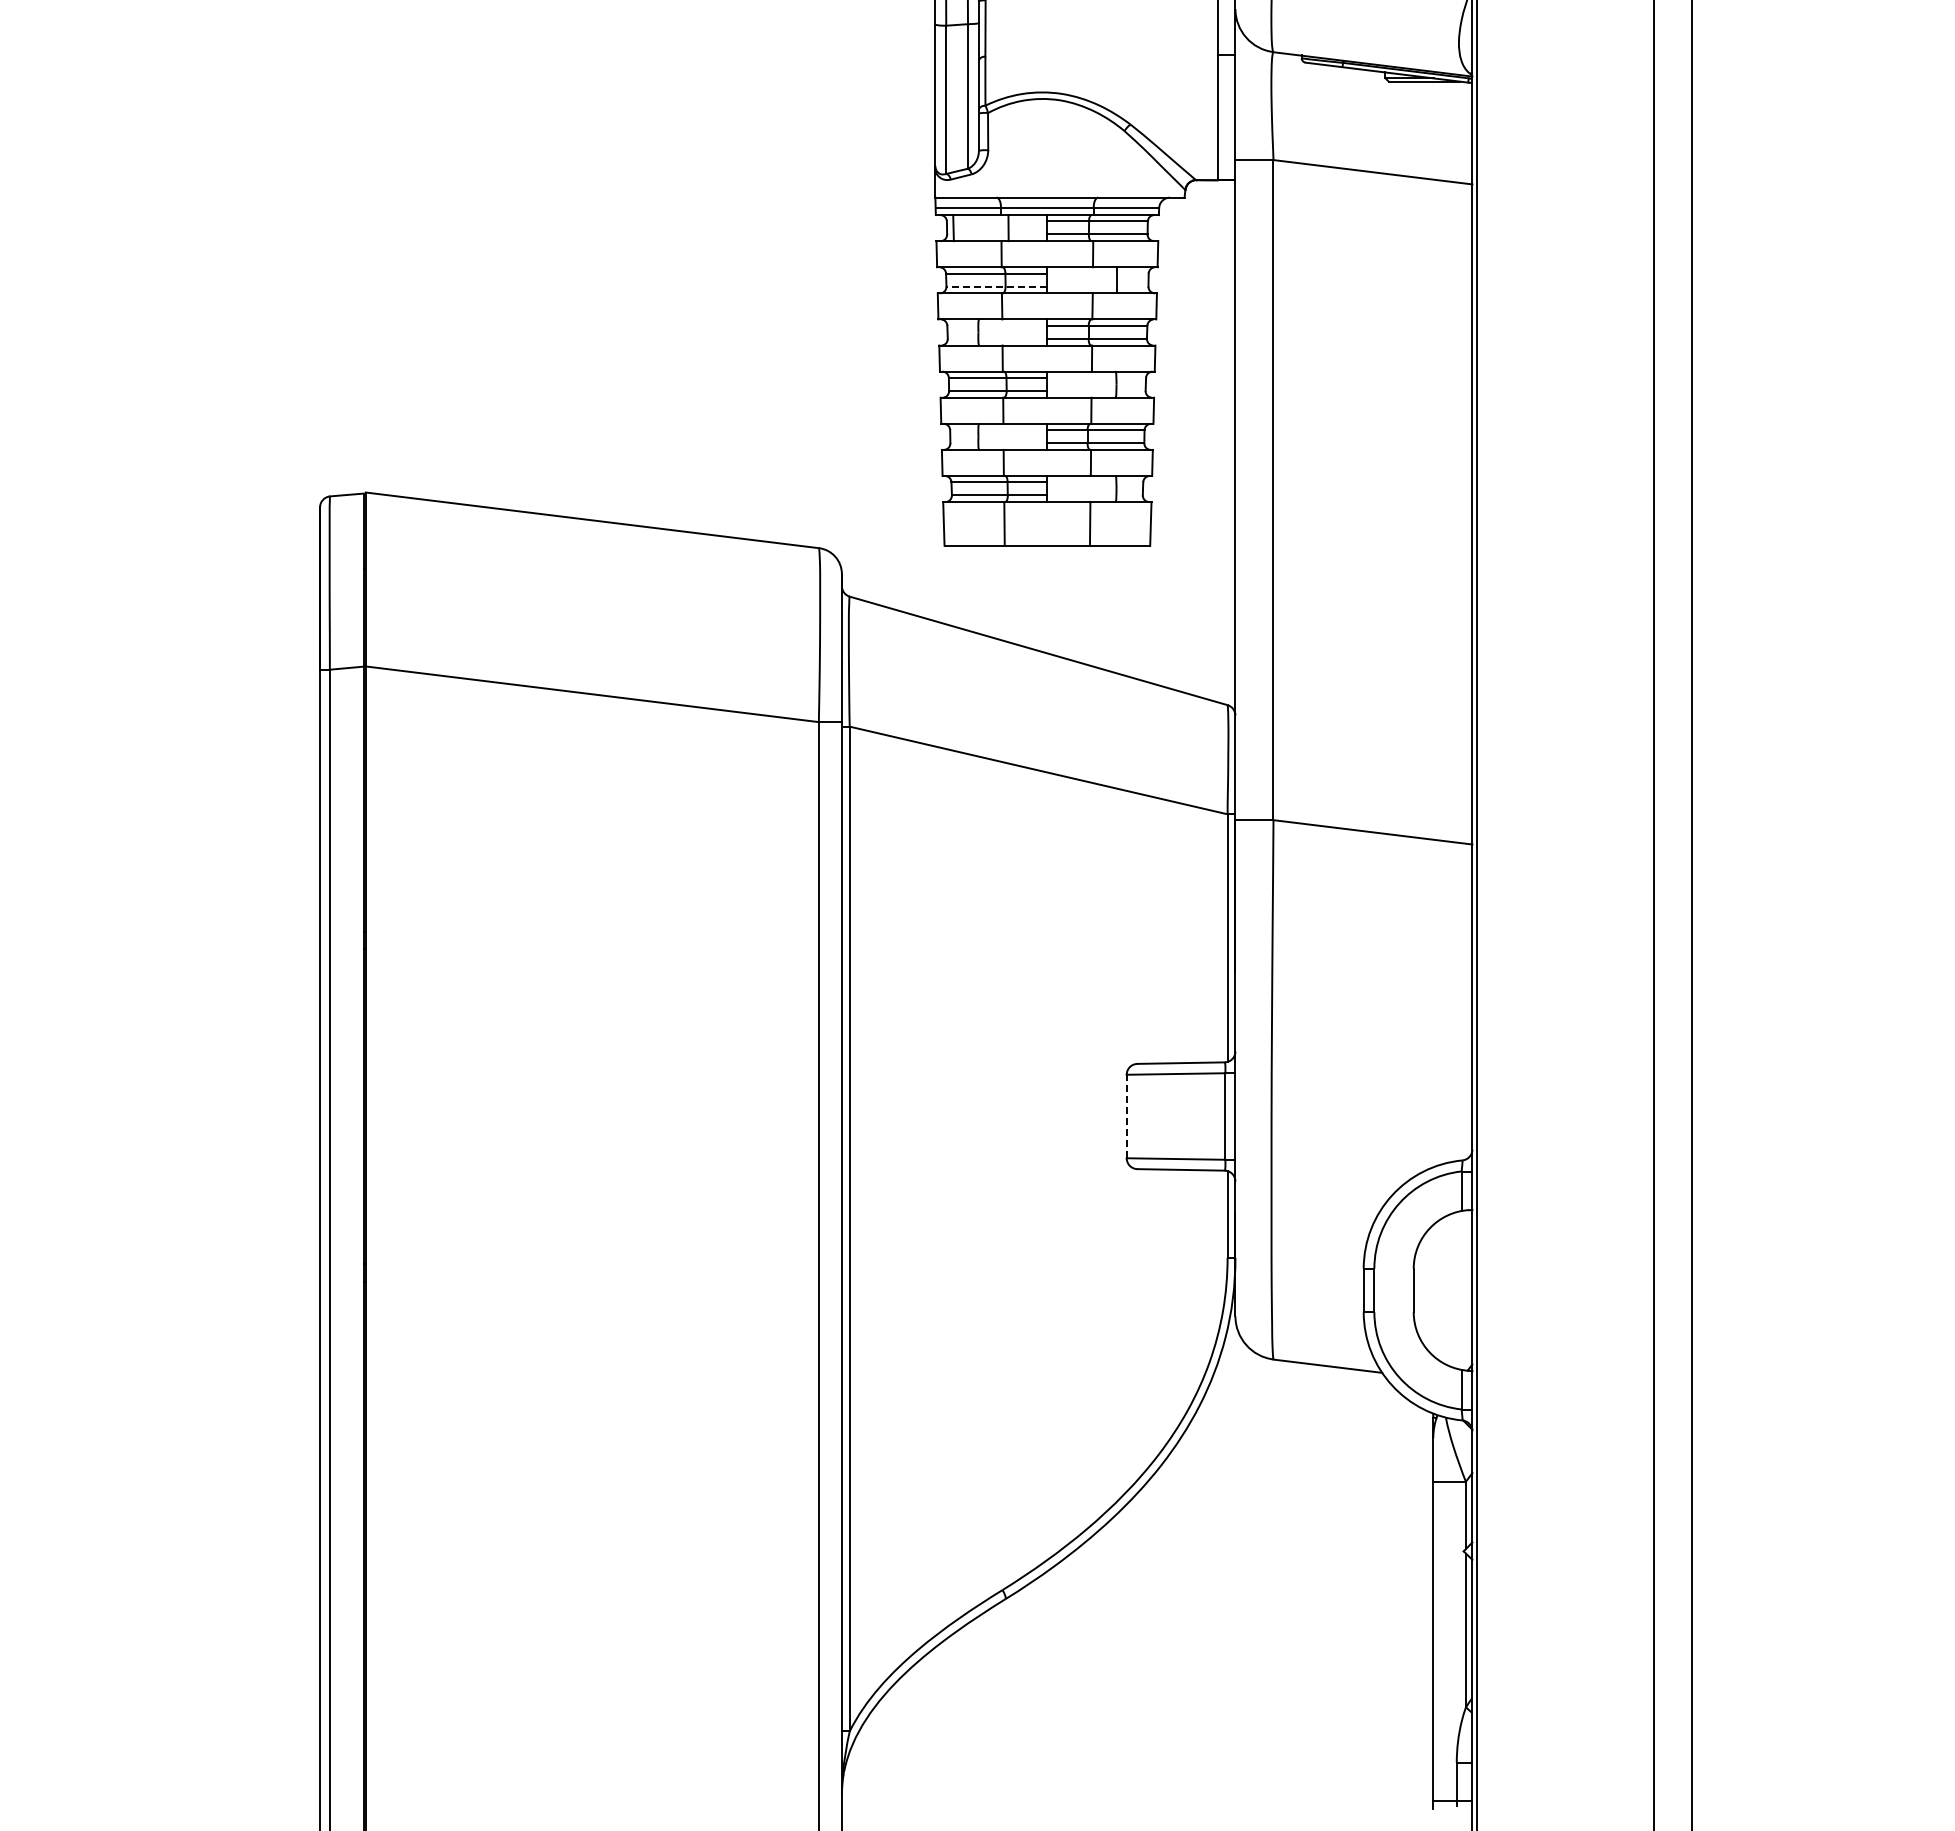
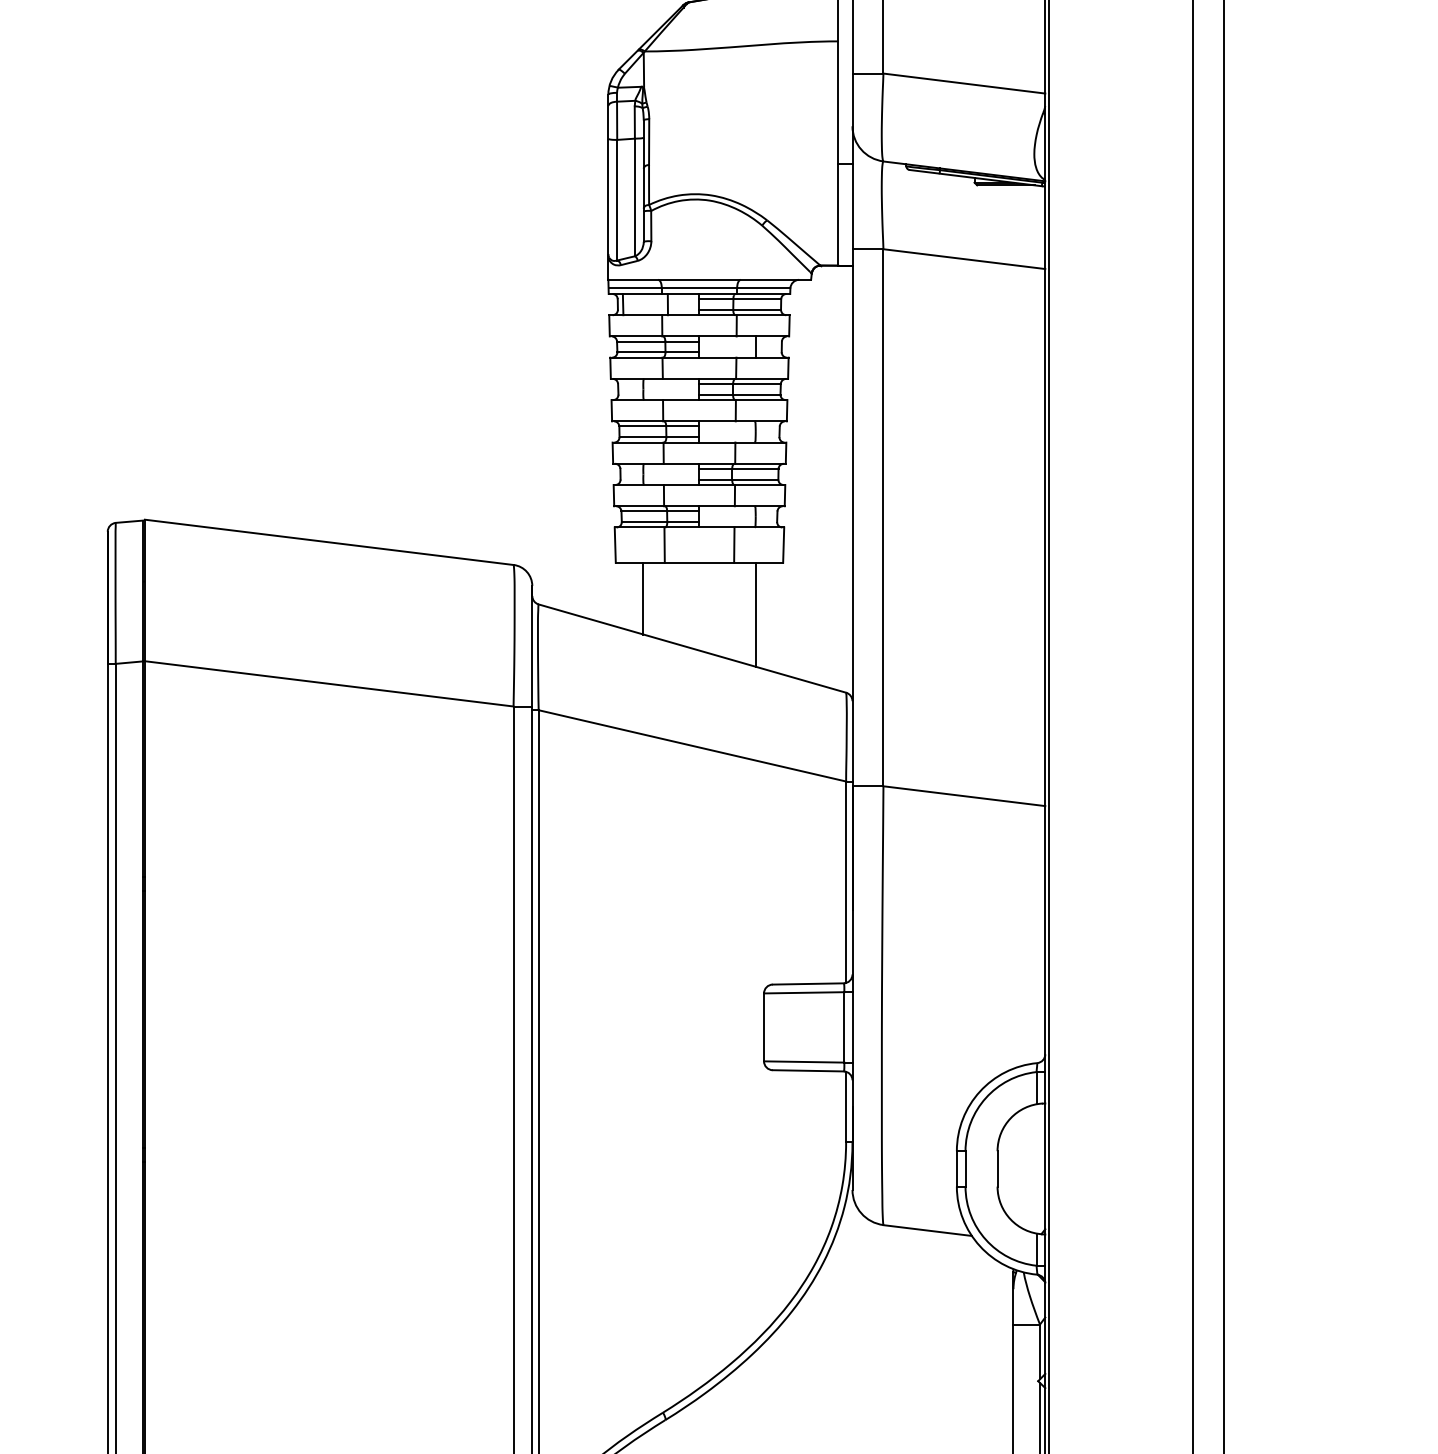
line: (996, 286) -> (658, 352), dashed -> solid
line: (978, 589) -> (643, 598), added
line: (1116, 609) -> (755, 614), added
line: (1126, 1116) -> (763, 1027), dashed -> solid

